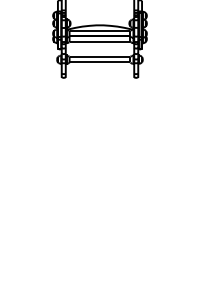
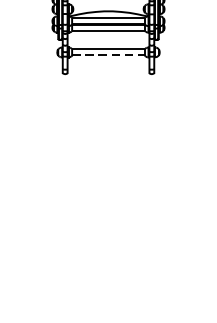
line: (100, 62) -> (109, 55), solid -> dashed

